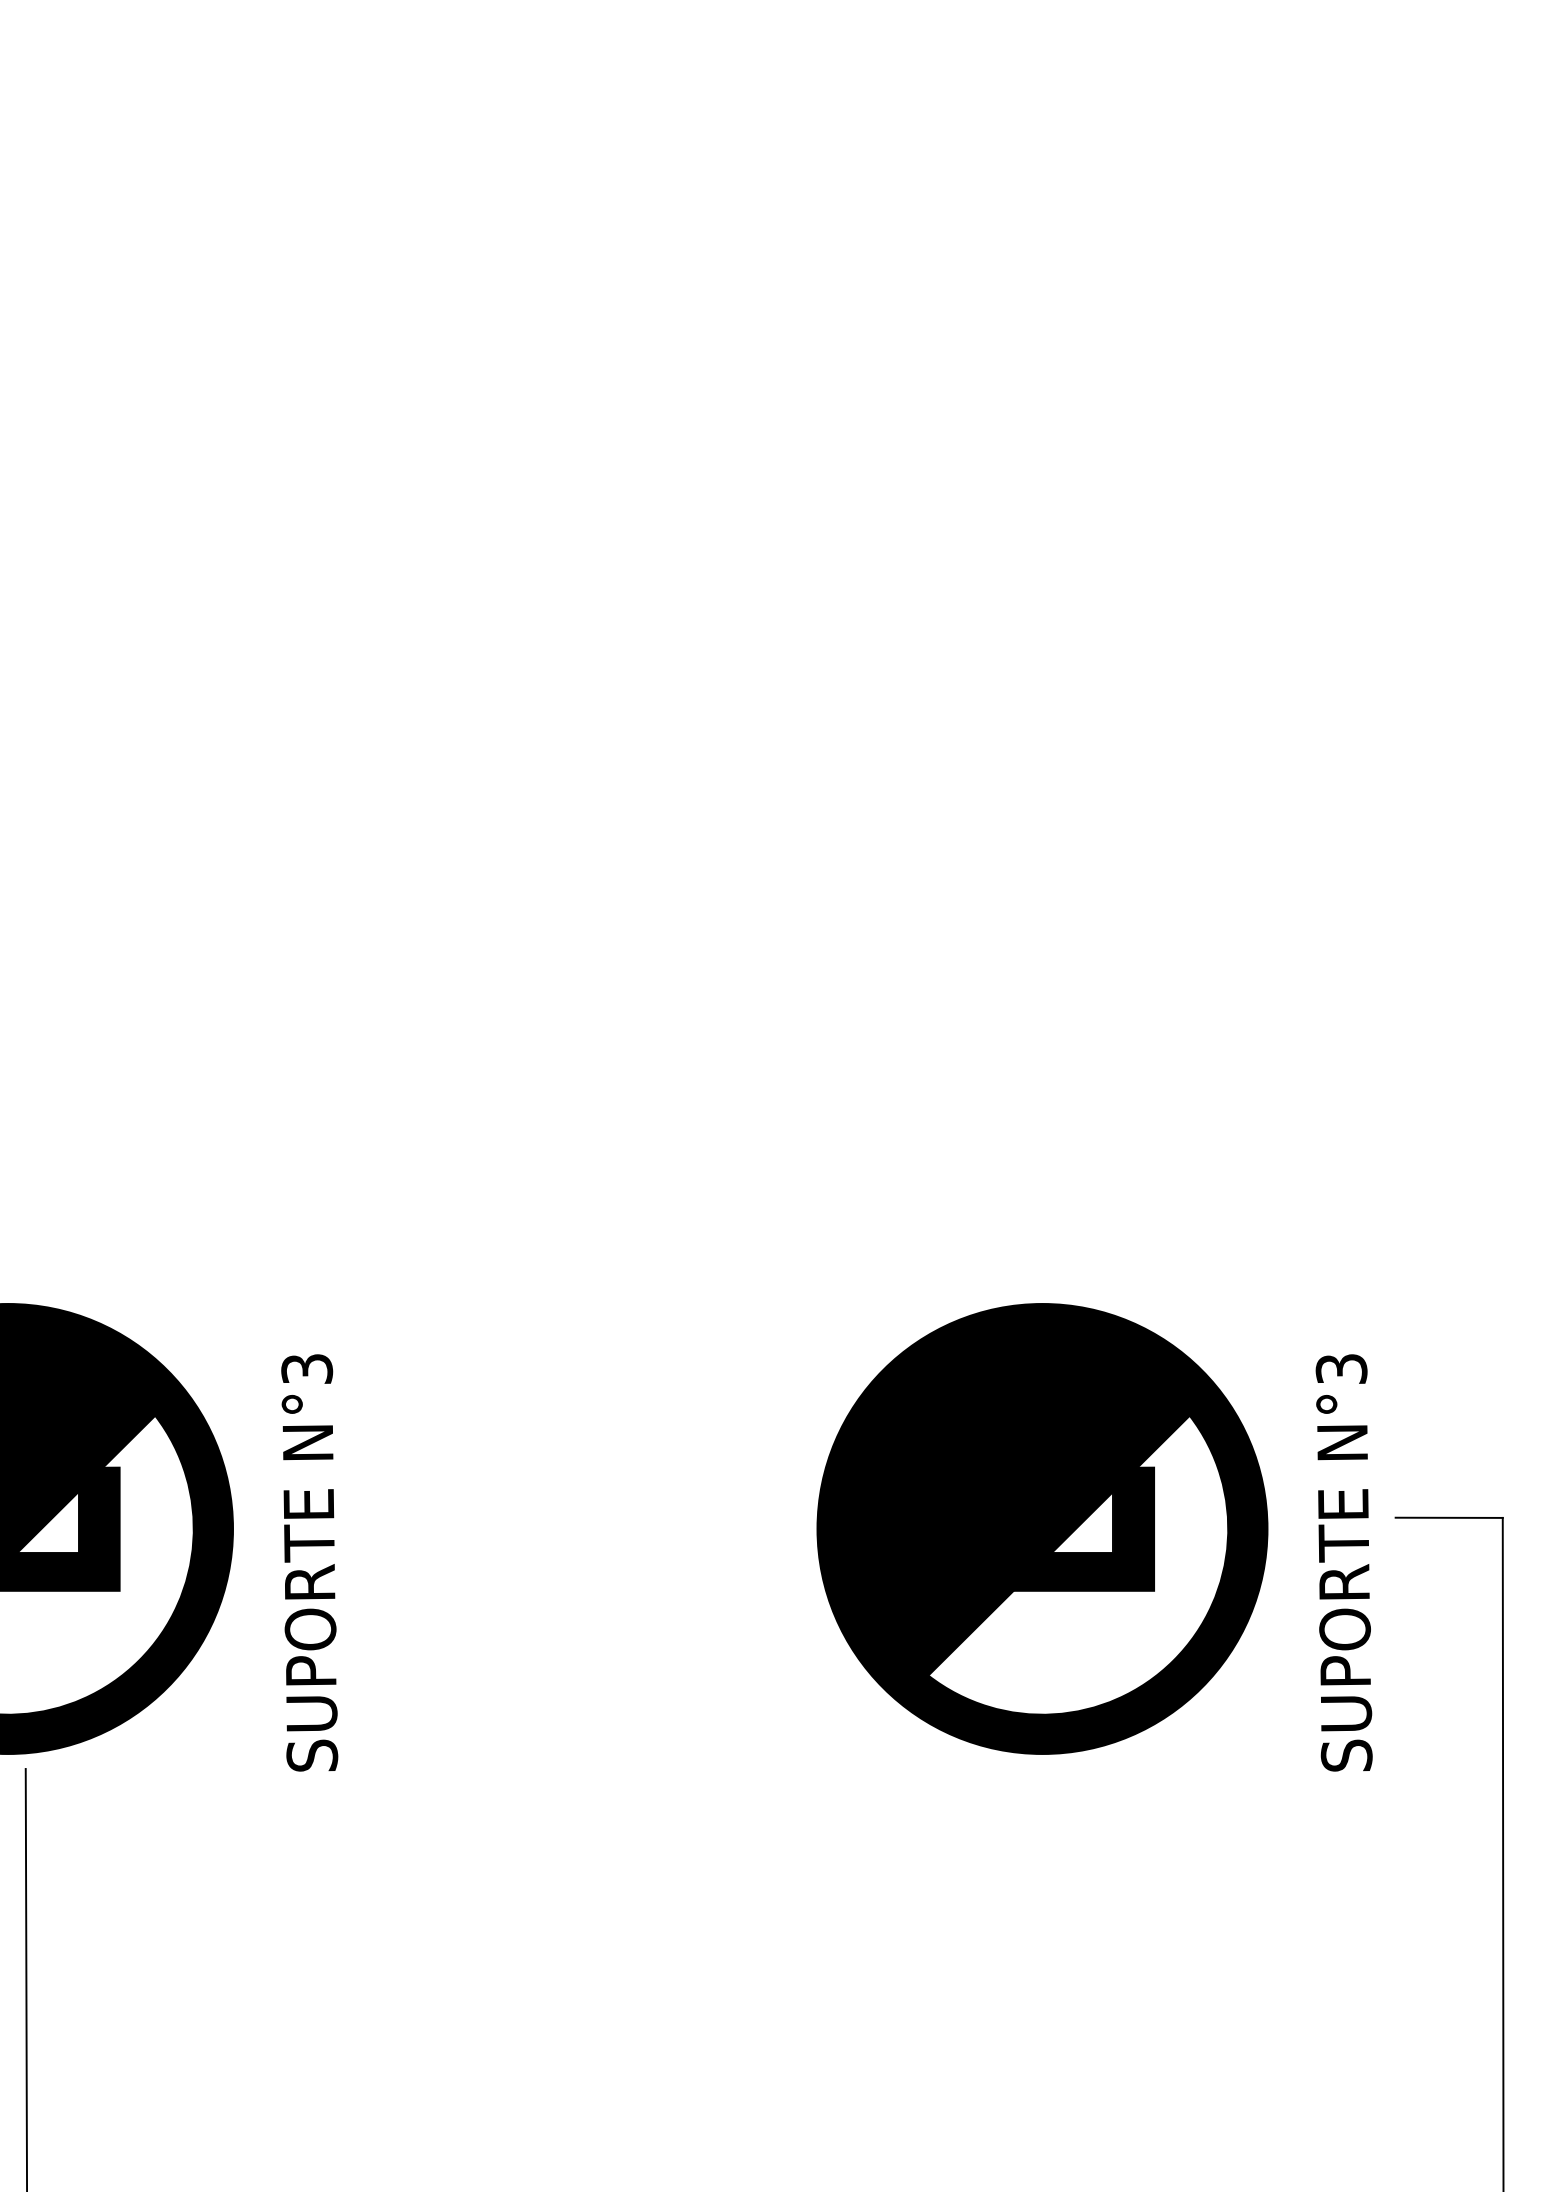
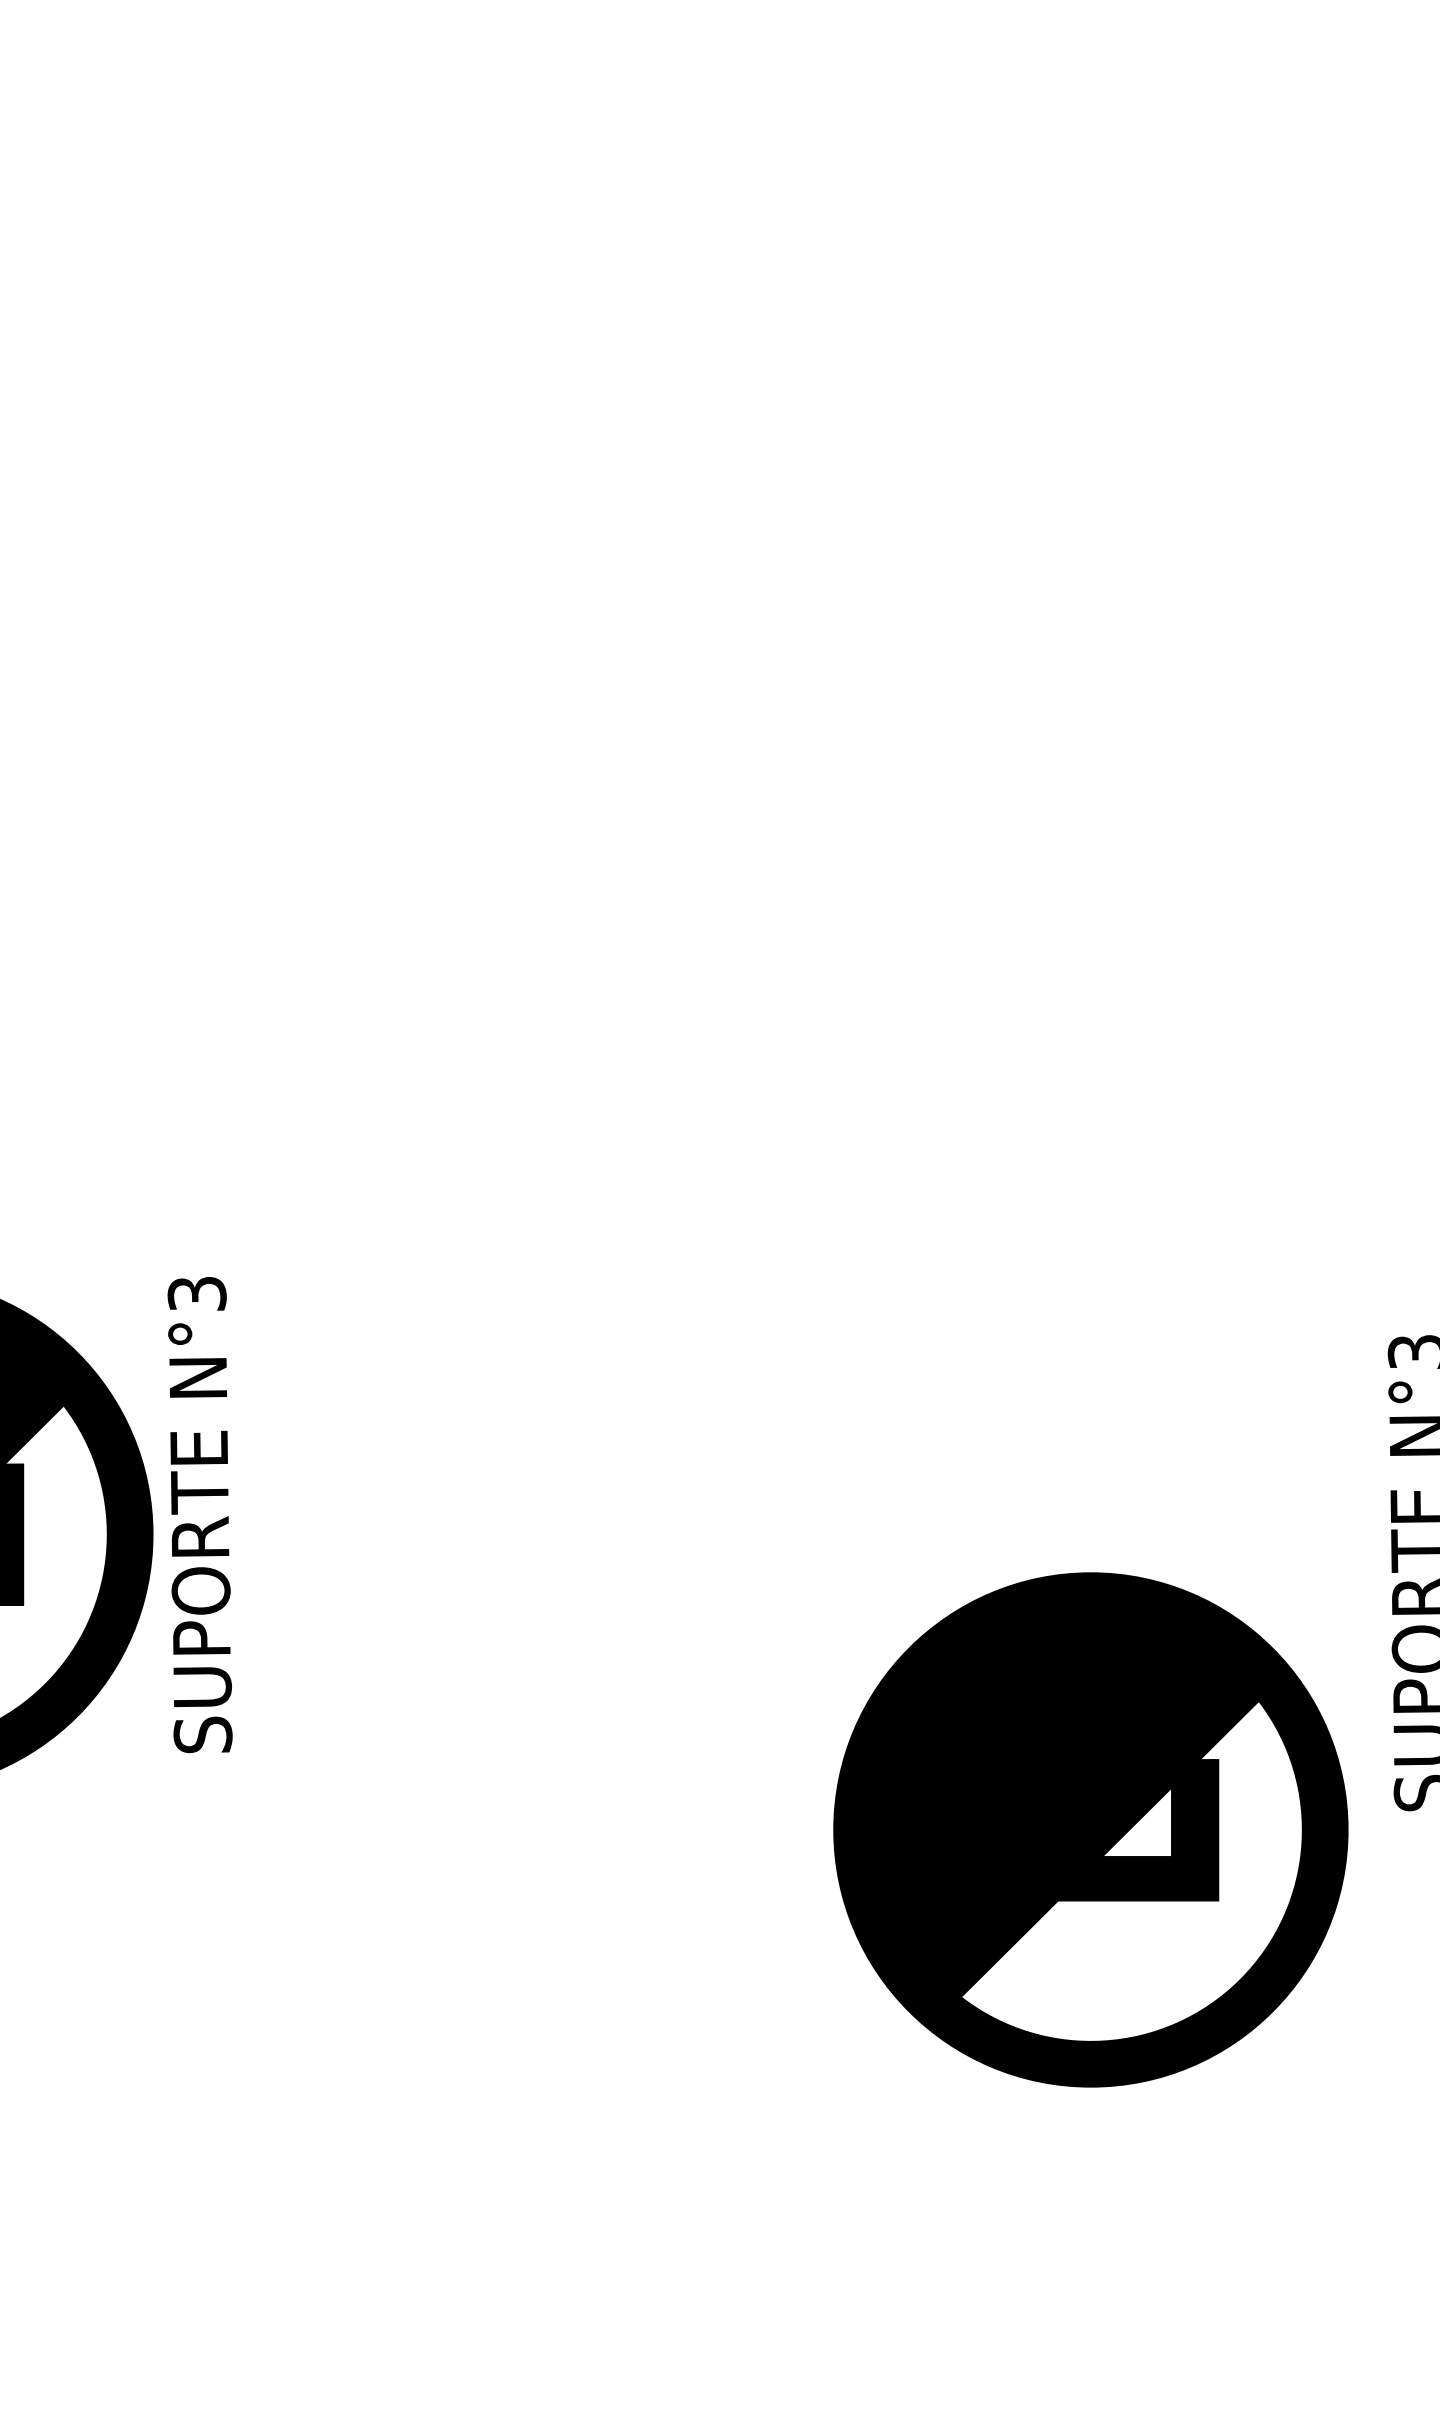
part: (1042, 1528) -> (1090, 1829), moved
text: (309, 1562) -> (199, 1514), moved

